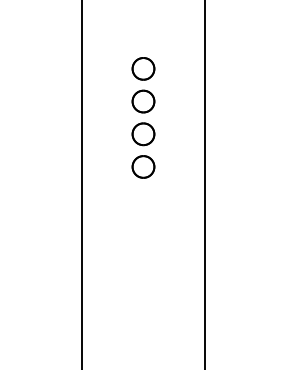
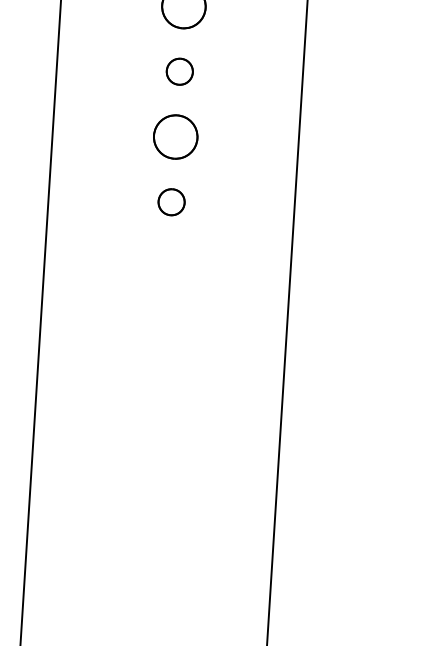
part: (143, 101) -> (179, 71), size x0.6
part: (143, 166) -> (171, 201), size x0.6

